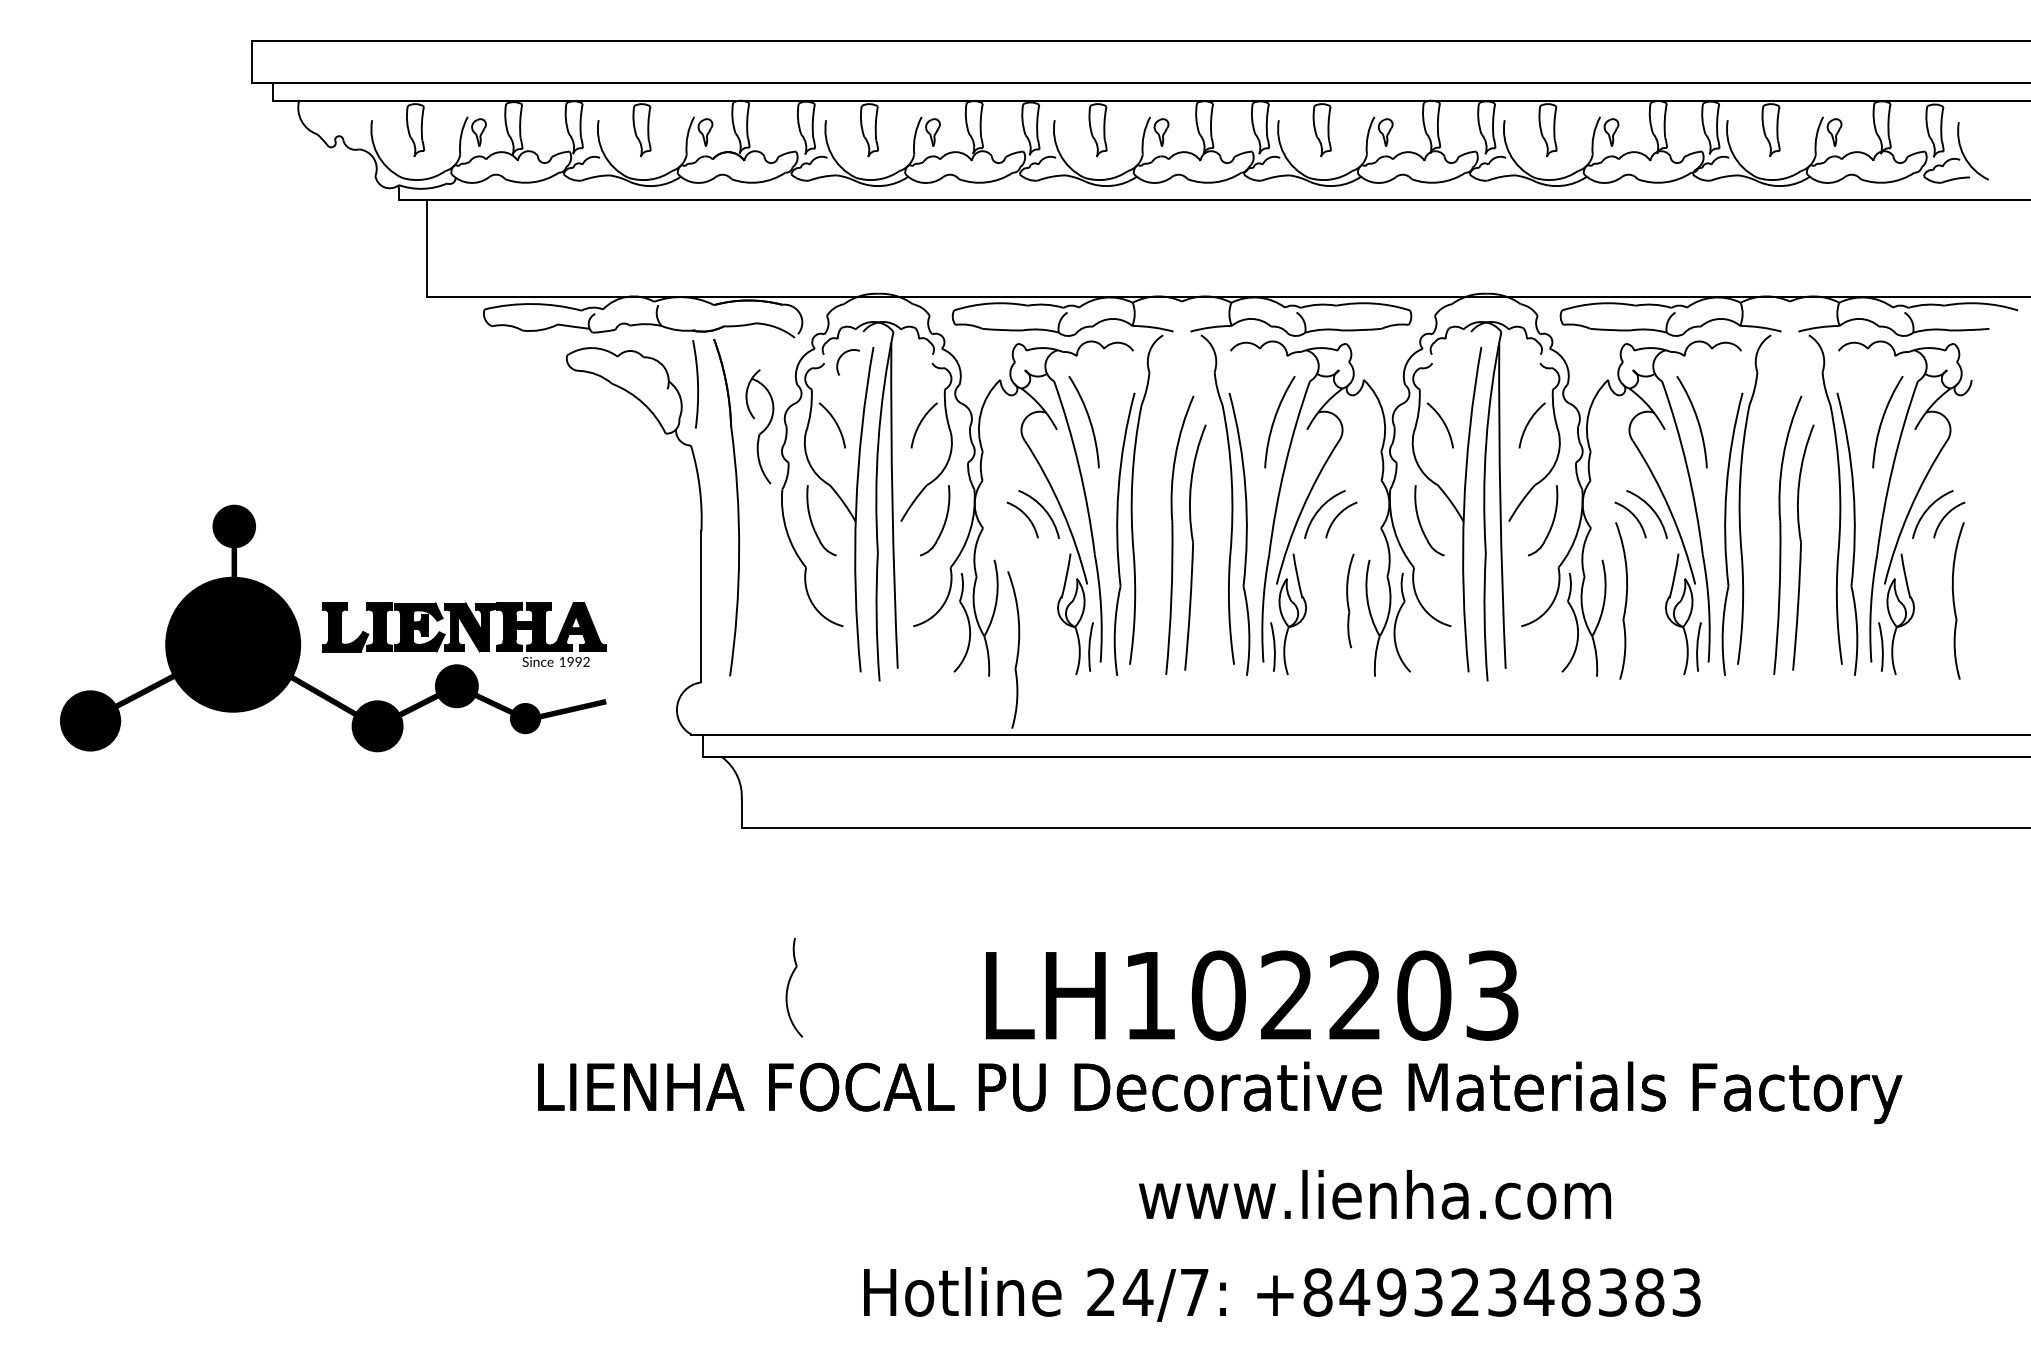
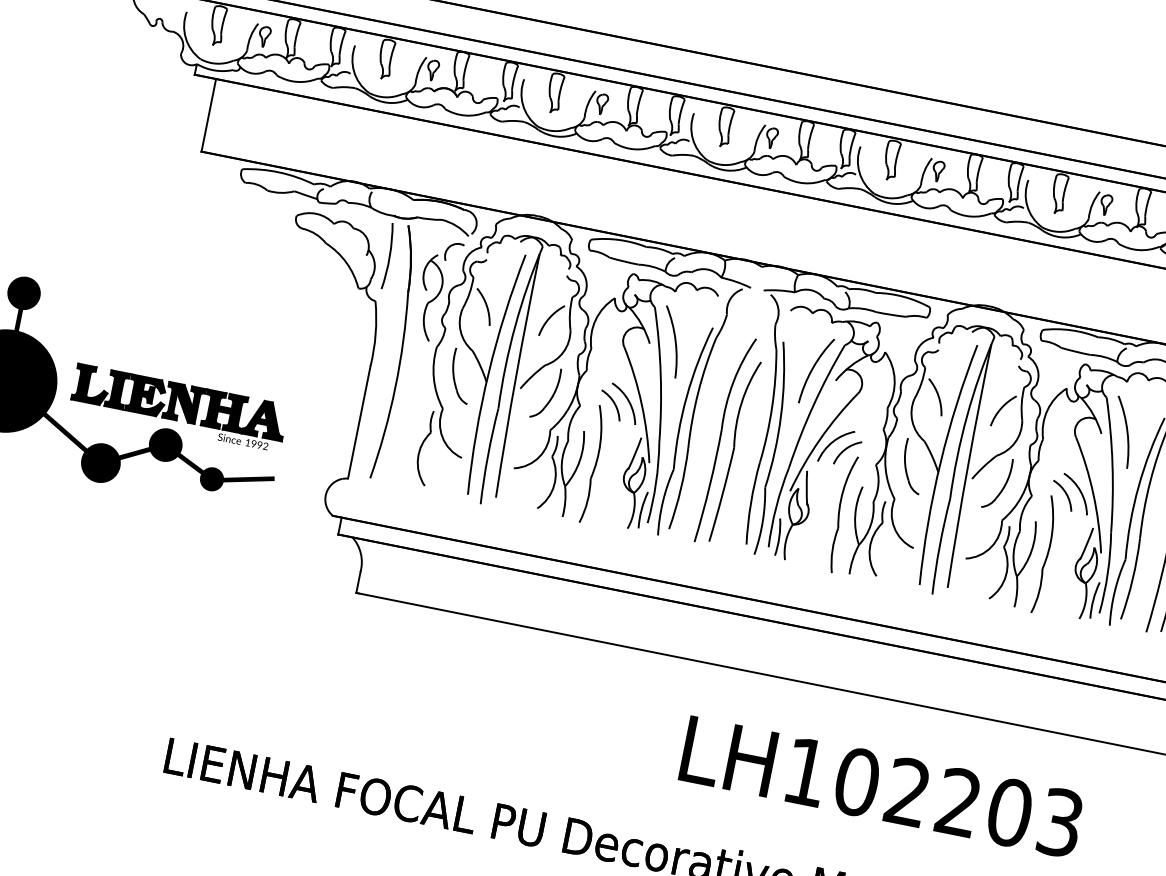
arc: (842, 356) -> (450, 247), moved
part: (1350, 600) -> (842, 514), size x1.67
part: (1013, 649) -> (592, 464), moved
part: (794, 987) -> (426, 447), moved
text: (1252, 995) -> (882, 787), moved

